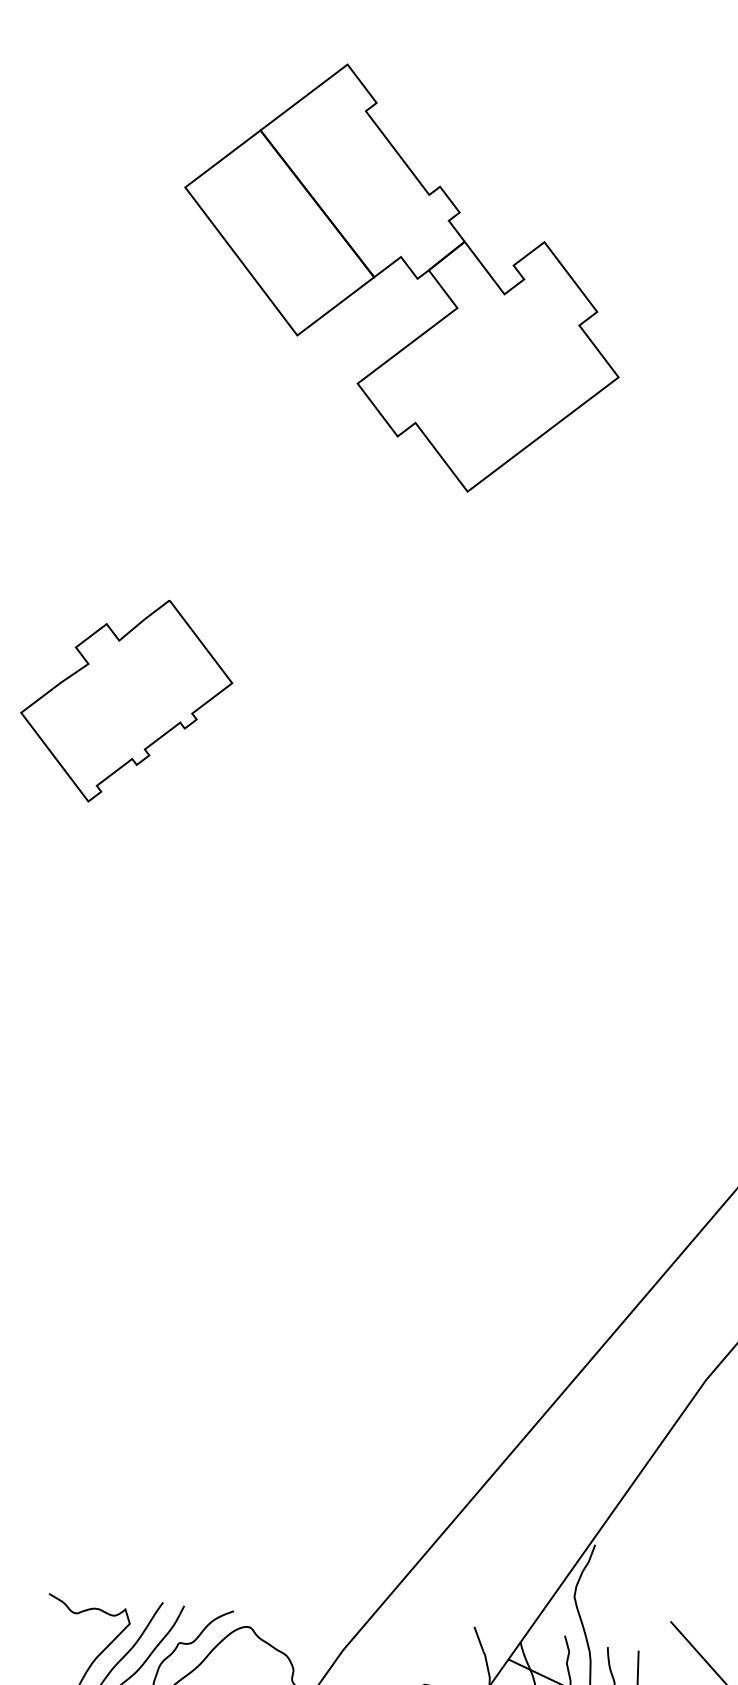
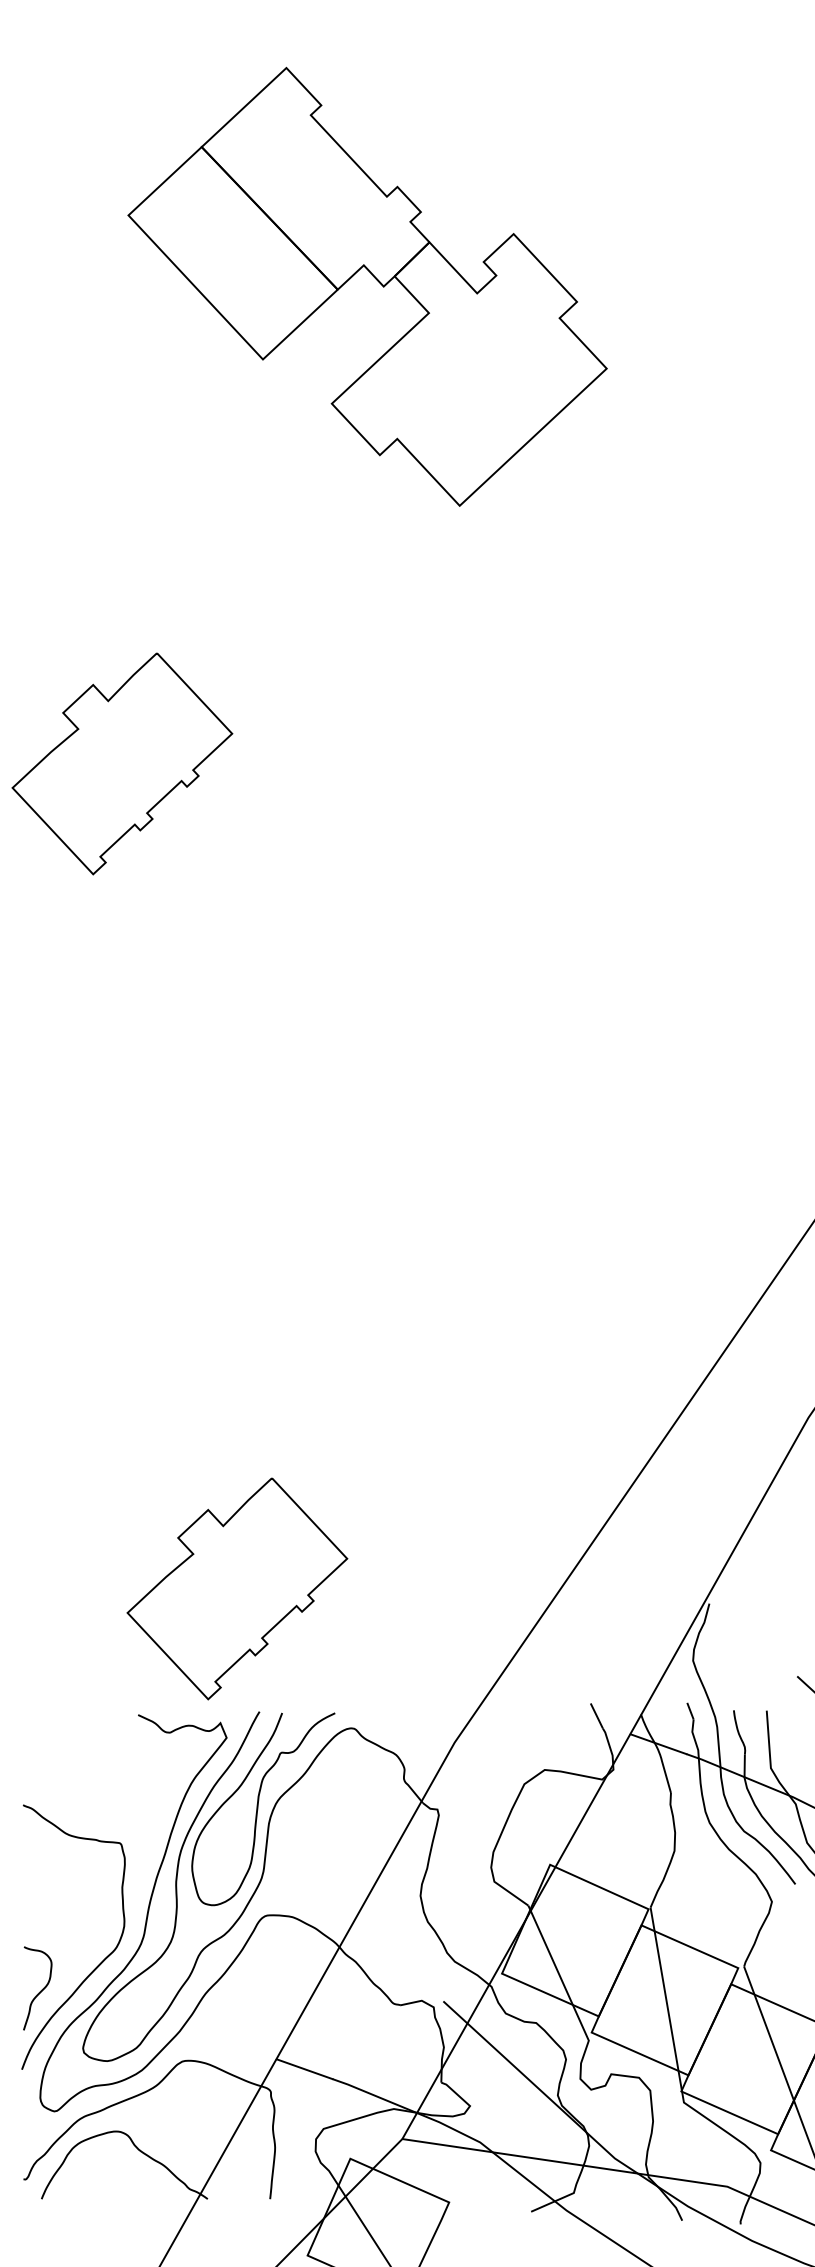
part: (154, 1484) -> (237, 1588), added

